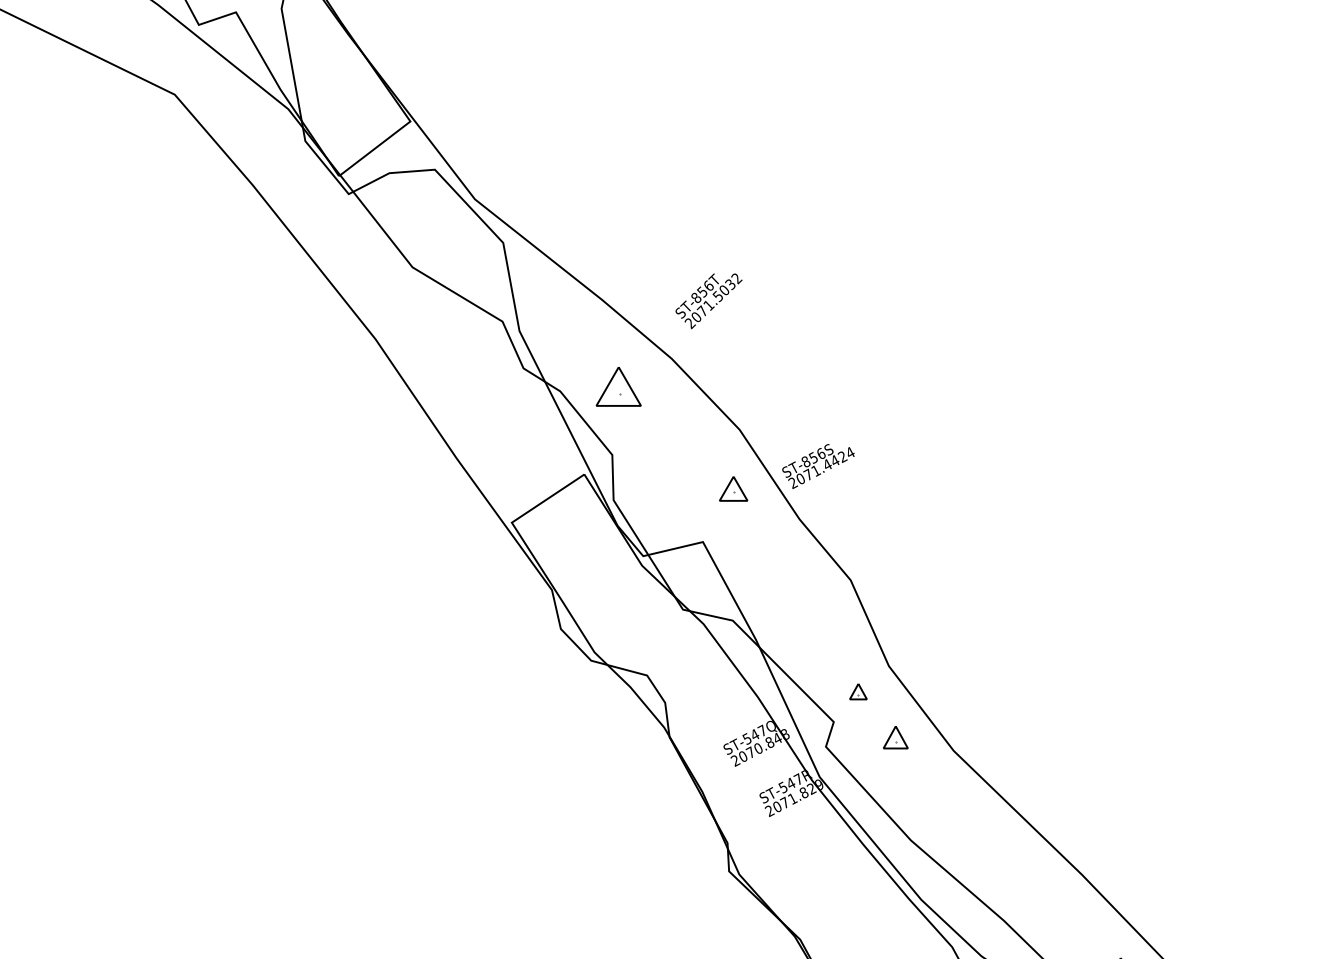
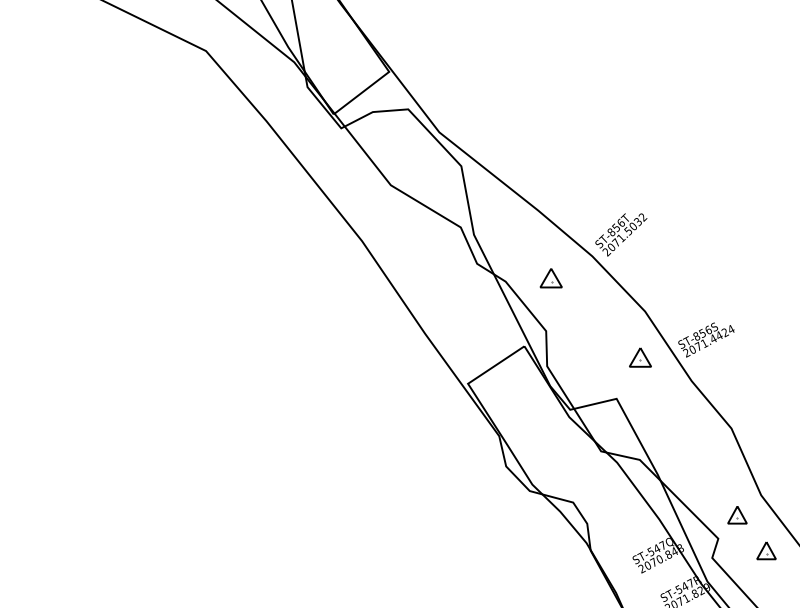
text: (708, 301) -> (620, 235), moved
part: (618, 386) -> (550, 277), size x0.62
part: (858, 691) -> (737, 515), size x1.43

